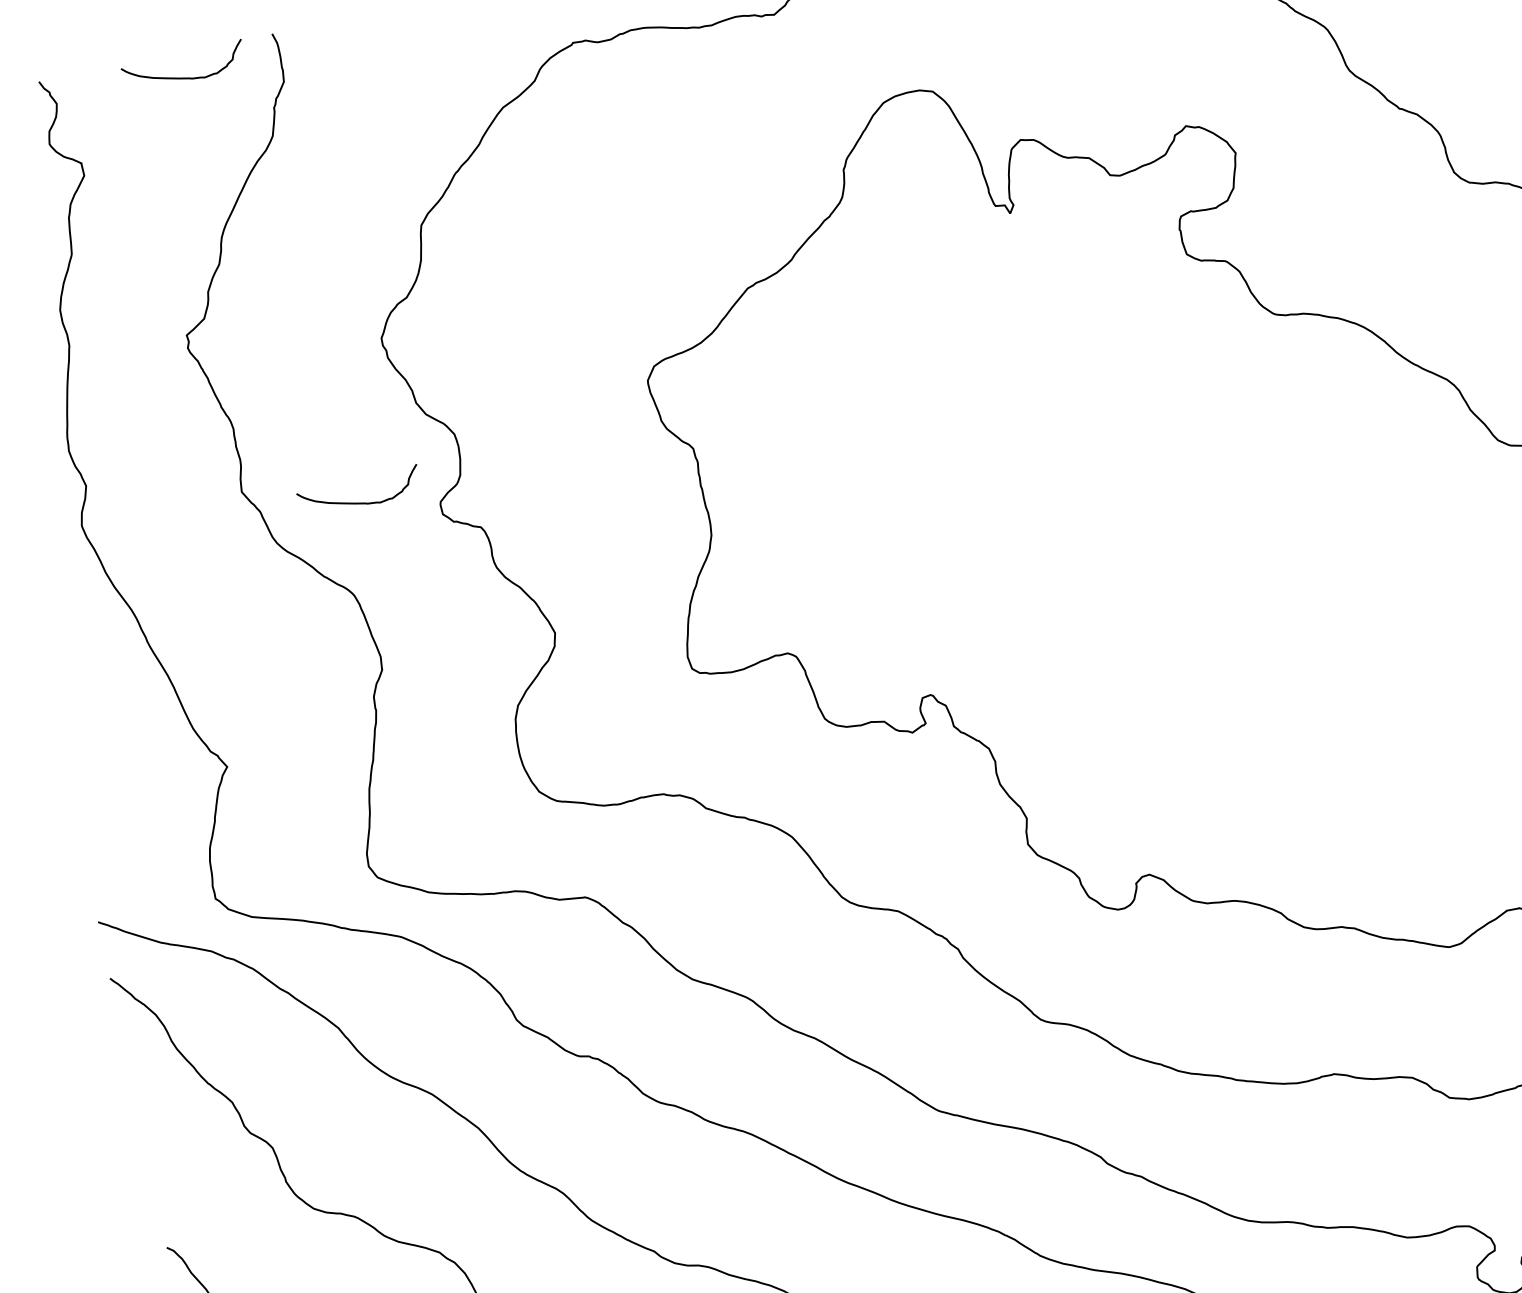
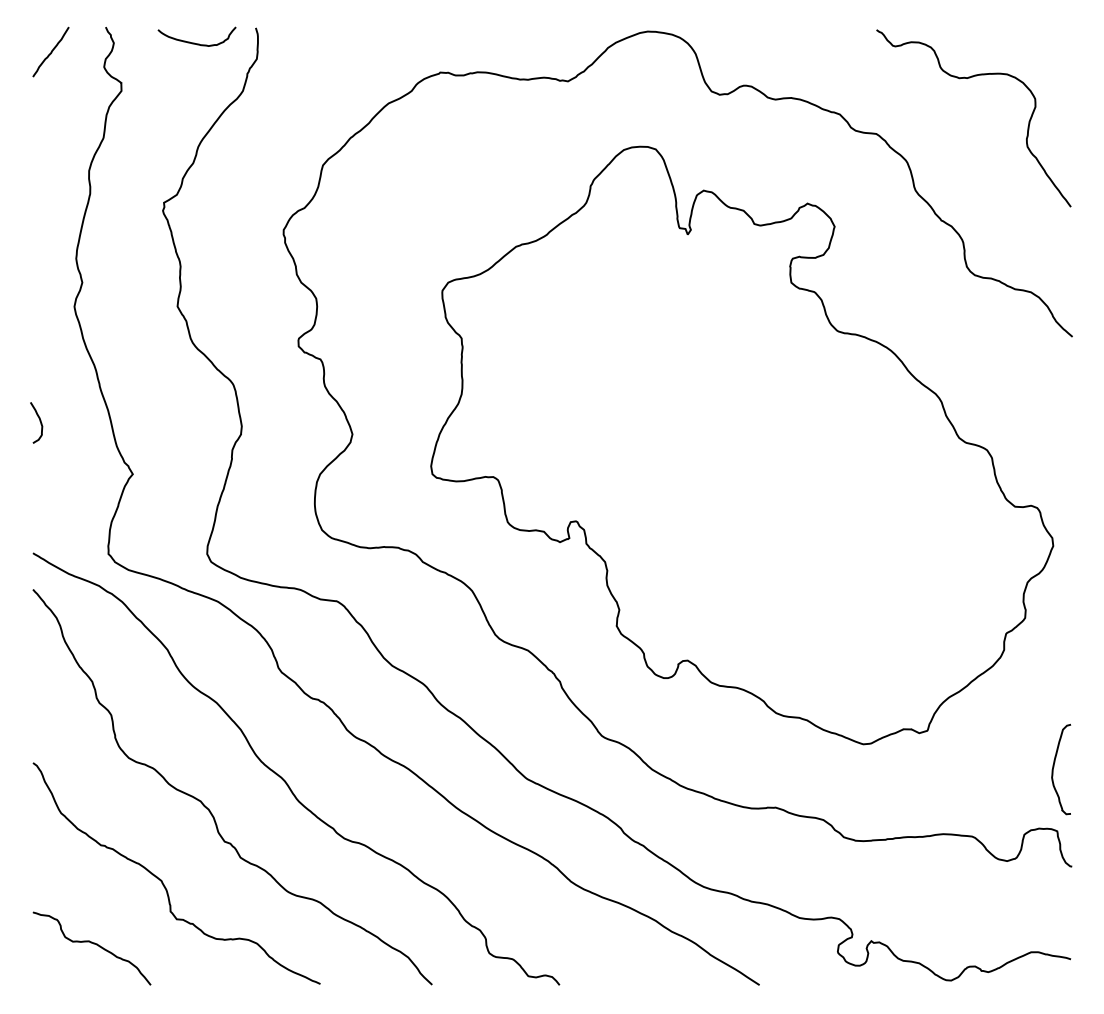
curve: (357, 501) -> (247, 327), removed
curve: (65, 715) -> (39, 421), added

